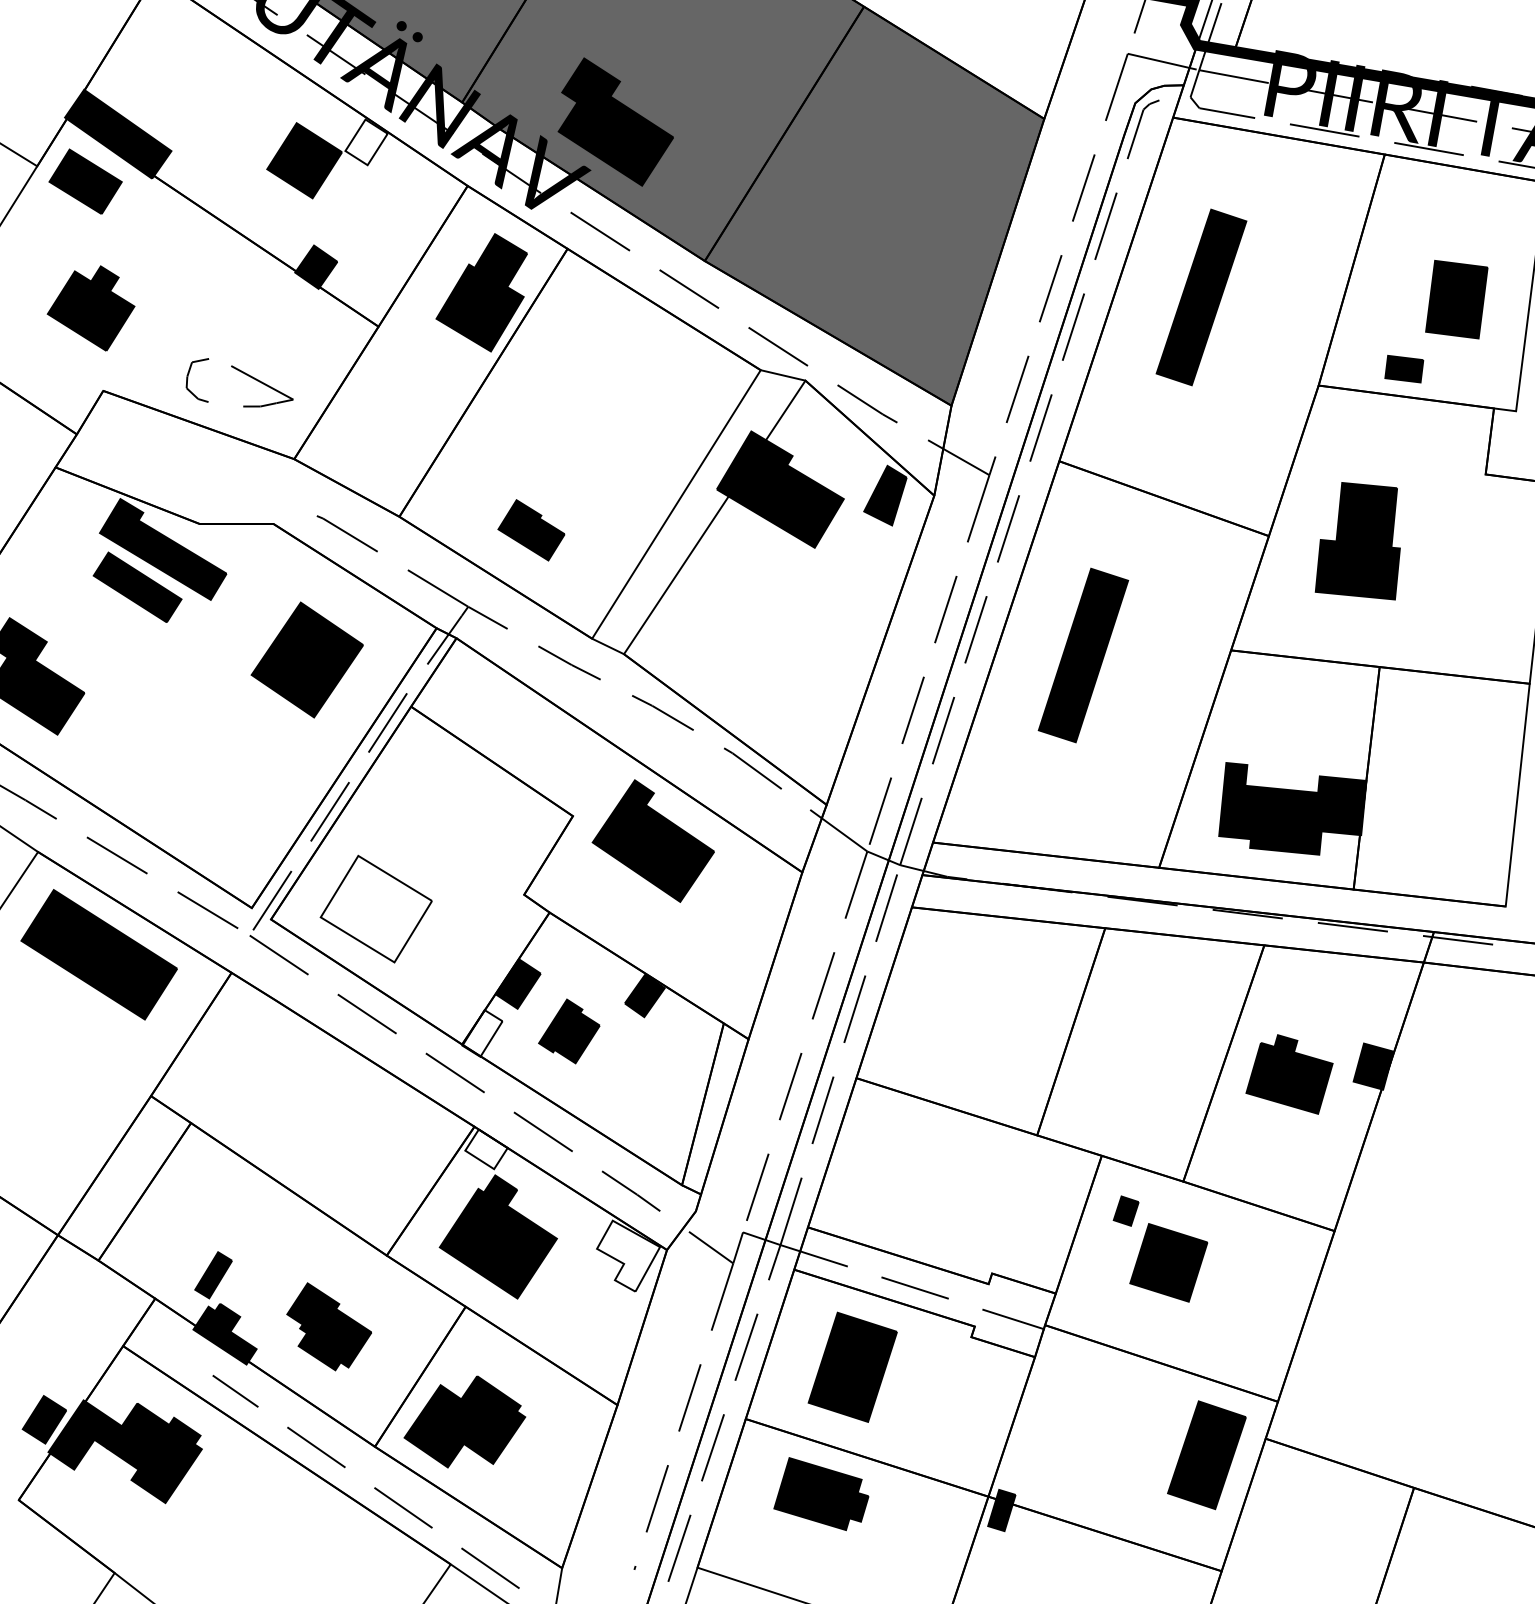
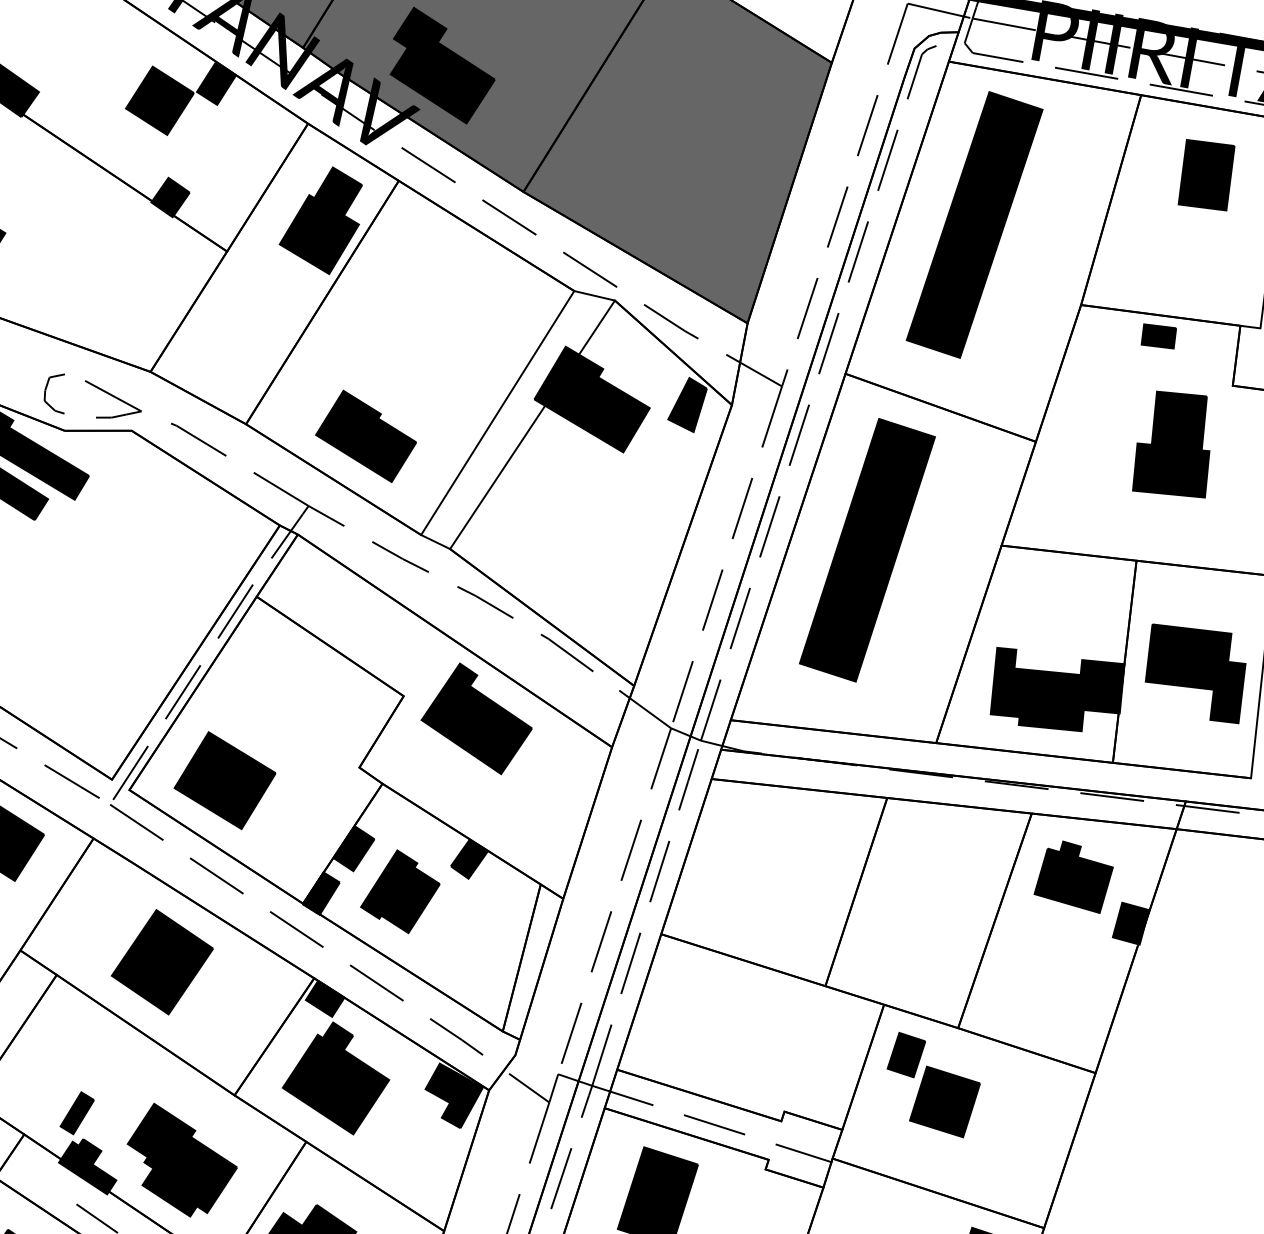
fill: (366, 142) -> (216, 84), added
part: (1201, 297) -> (974, 225), size x1.67
part: (1456, 299) -> (1206, 175), moved
part: (1404, 368) -> (1159, 335), moved
part: (244, 374) -> (97, 388), moved
part: (531, 530) -> (366, 436), size x1.67
part: (1357, 541) -> (1170, 444), moved
part: (1083, 655) -> (867, 550), size x1.67
part: (306, 659) -> (161, 961), moved
part: (1444, 791) -> (1195, 673), added
fill: (376, 908) -> (225, 780), added
part: (569, 1031) -> (400, 891), size x1.43
fill: (482, 1033) -> (321, 893), added
part: (1289, 1074) -> (1073, 877), moved
fill: (486, 1149) -> (325, 998), added
part: (1125, 1210) -> (905, 1054), size x1.67
fill: (628, 1255) -> (454, 1095), added
part: (329, 1326) -> (182, 1159), size x1.43

